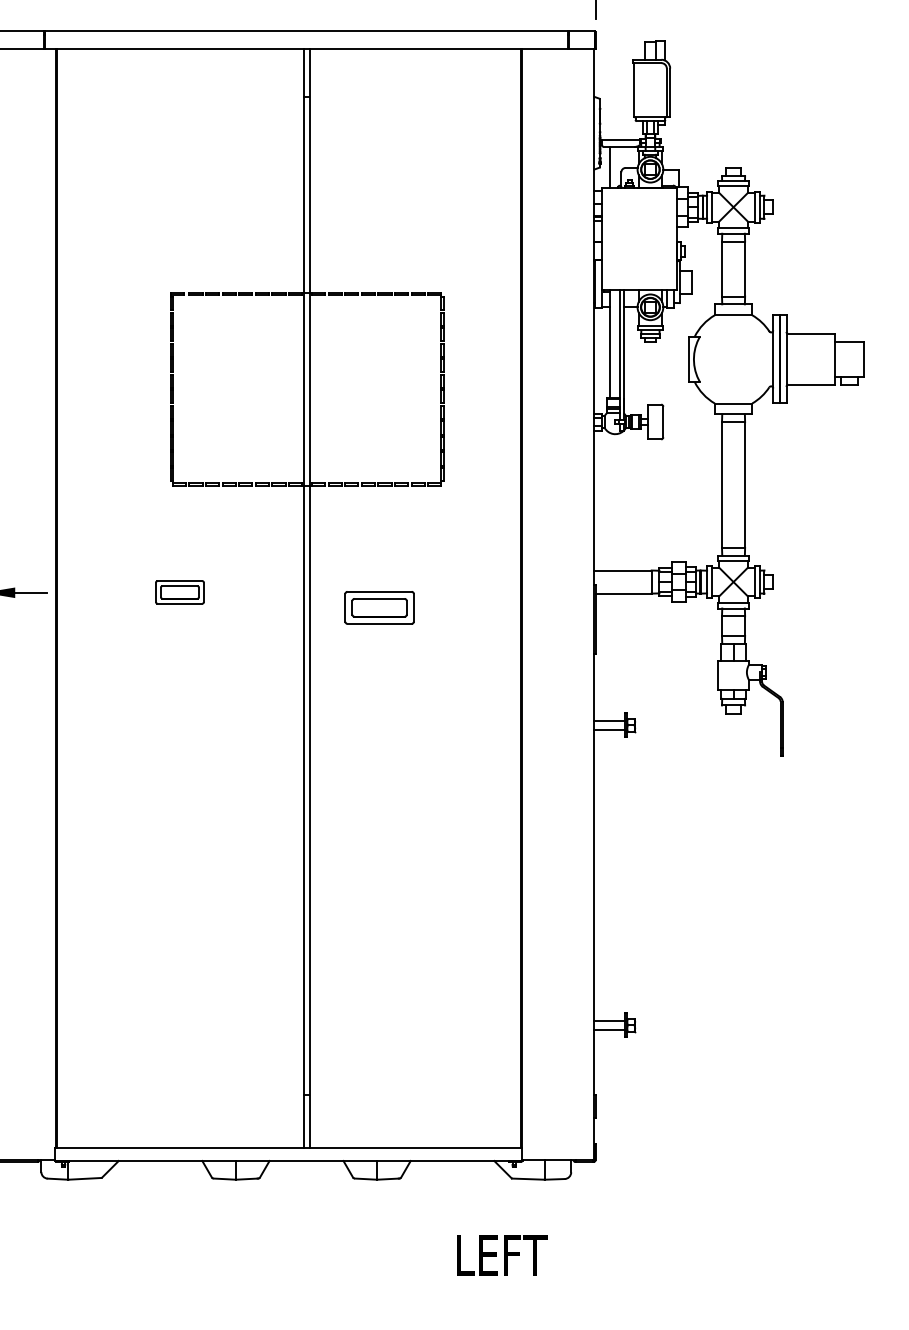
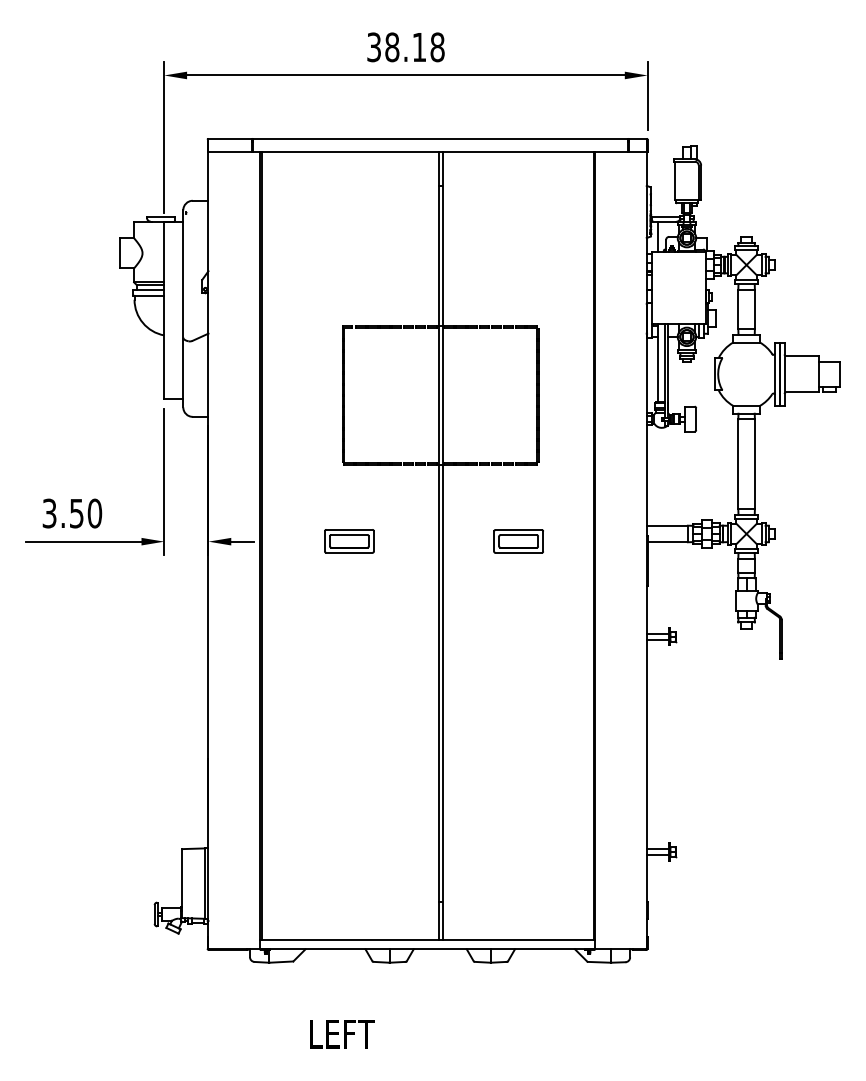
part: (180, 592) -> (349, 541), size x1.43
part: (379, 607) -> (518, 541), moved
text: (502, 1256) -> (342, 1034), moved

